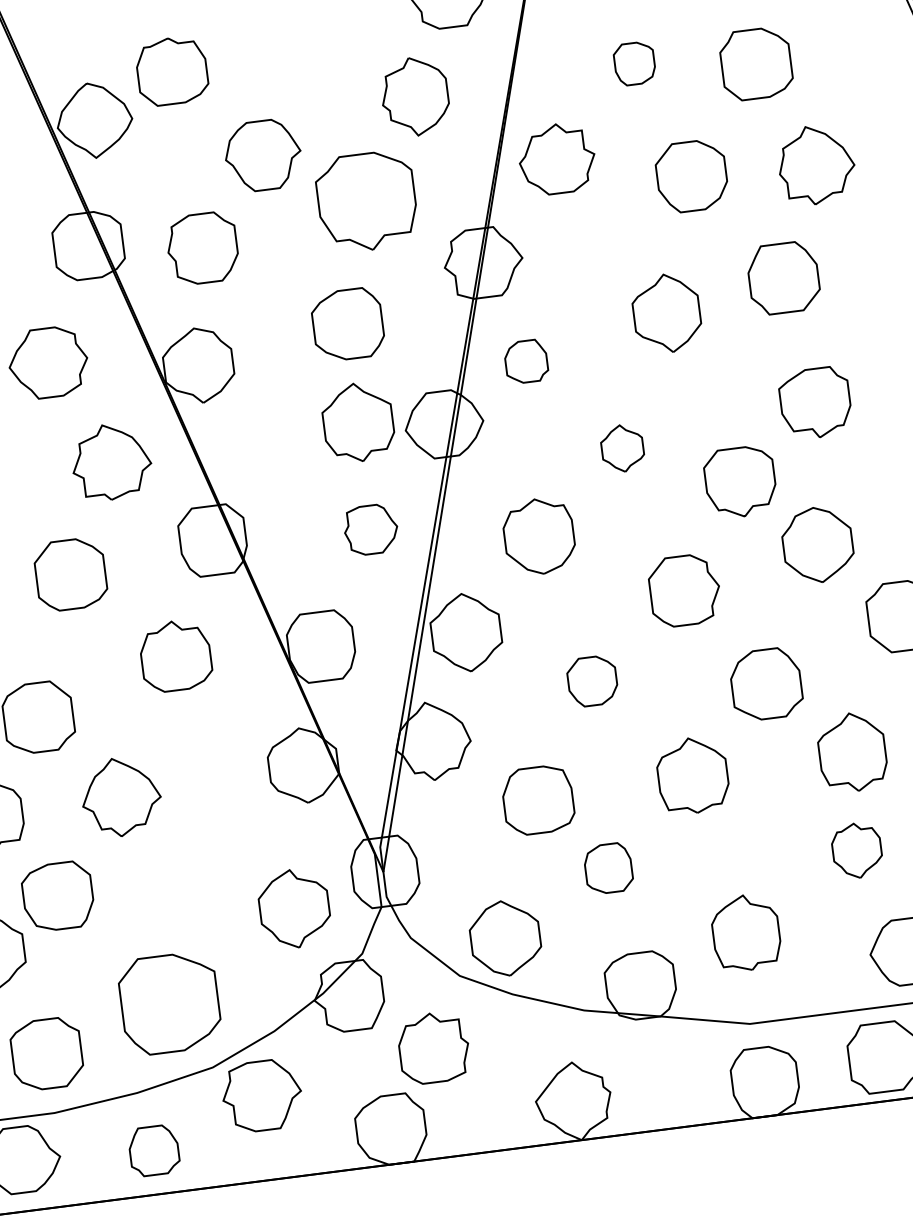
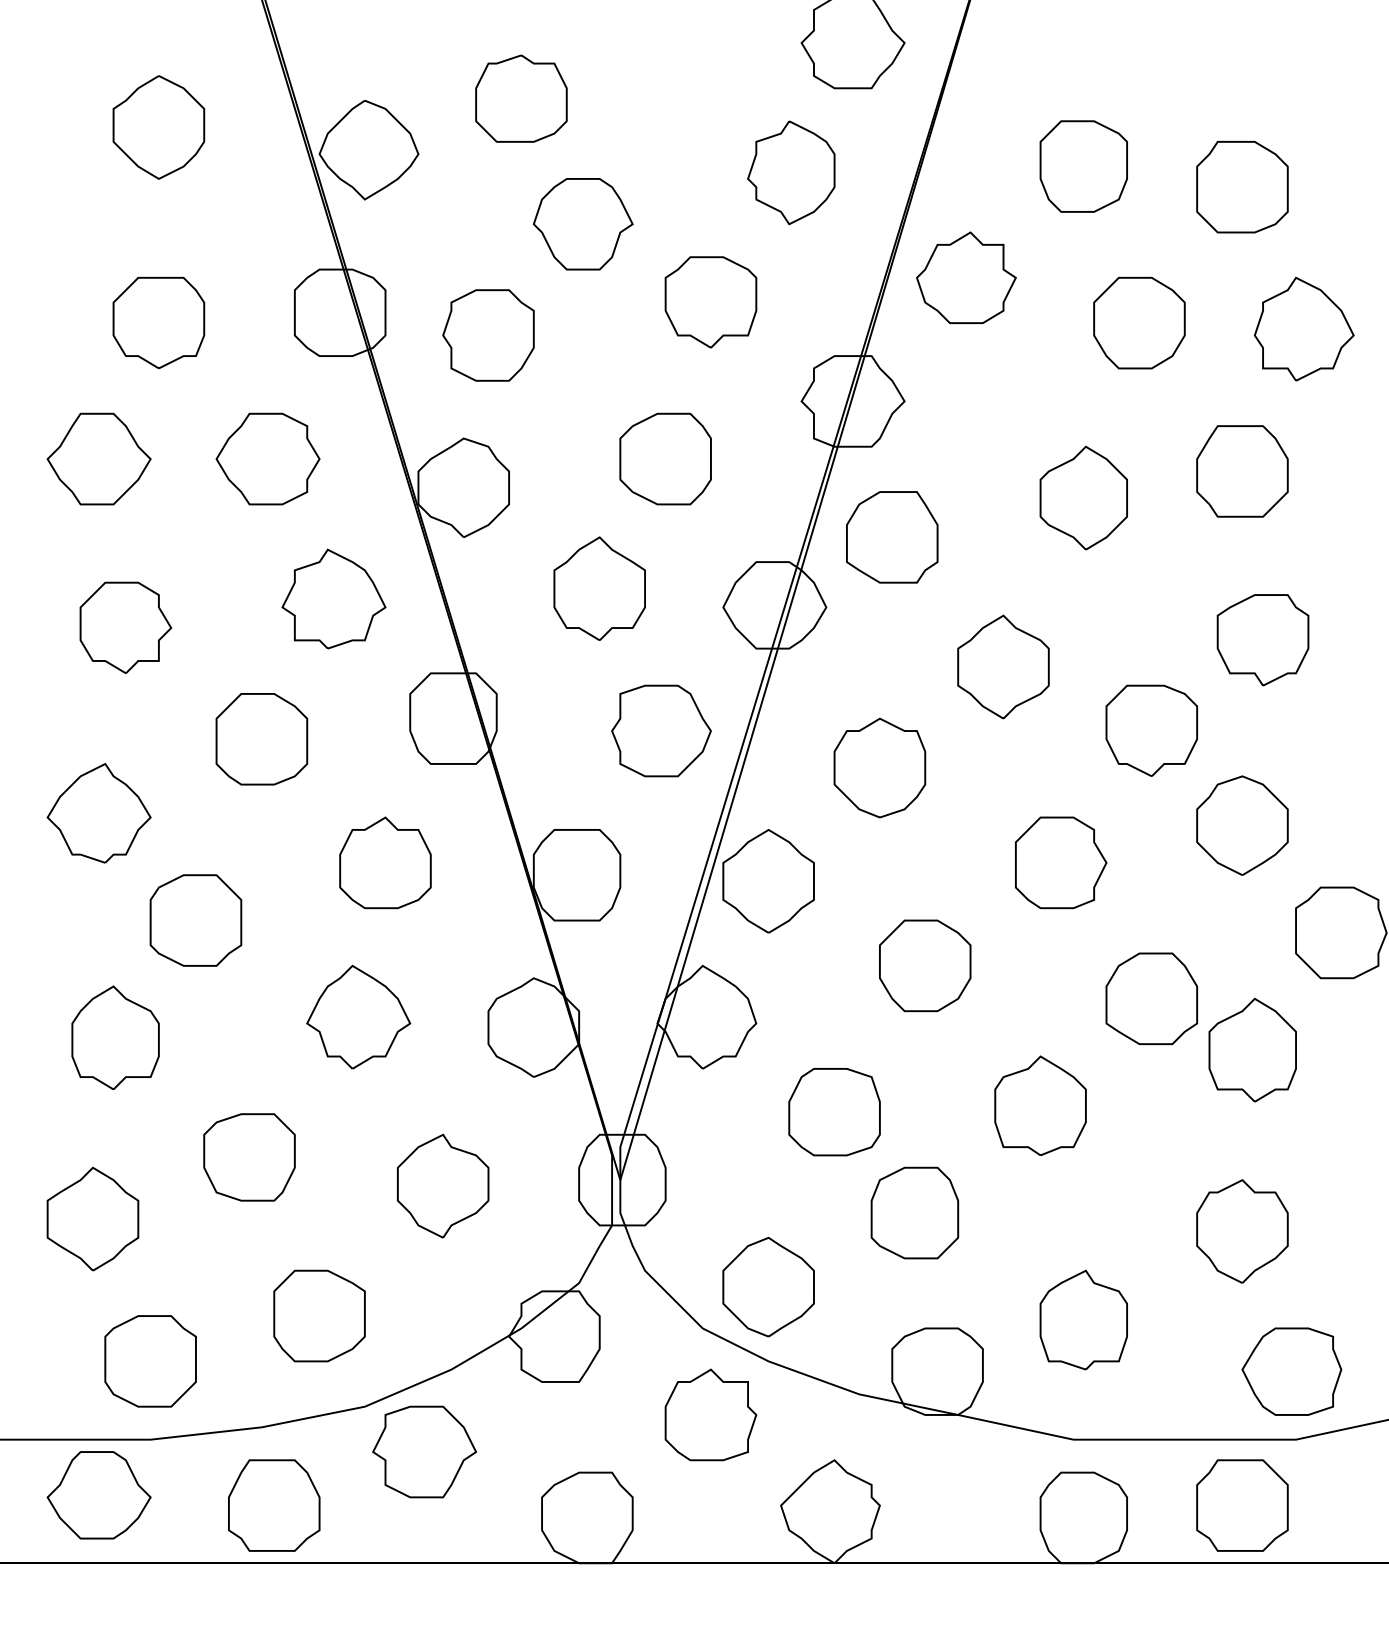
part: (634, 63) -> (1083, 166), size x1.67
part: (172, 70) -> (521, 98), moved
part: (366, 202) -> (710, 302), size x0.71
part: (526, 361) -> (892, 537), size x1.67
part: (358, 422) -> (599, 588), moved
part: (622, 448) -> (1003, 666), size x1.67
part: (371, 529) -> (661, 730), size x1.43
part: (592, 680) -> (925, 965), size x1.43
part: (852, 751) -> (1252, 1049), moved
part: (121, 796) -> (358, 1016), moved
part: (857, 850) -> (1242, 1231), size x1.43
part: (608, 868) -> (914, 1212), size x1.43
part: (58, 896) -> (249, 1157), moved
part: (294, 908) -> (443, 1185), moved
part: (169, 1003) -> (319, 1315), size x0.71
part: (433, 1047) -> (710, 1414), moved
part: (154, 1150) -> (274, 1505), size x1.43

